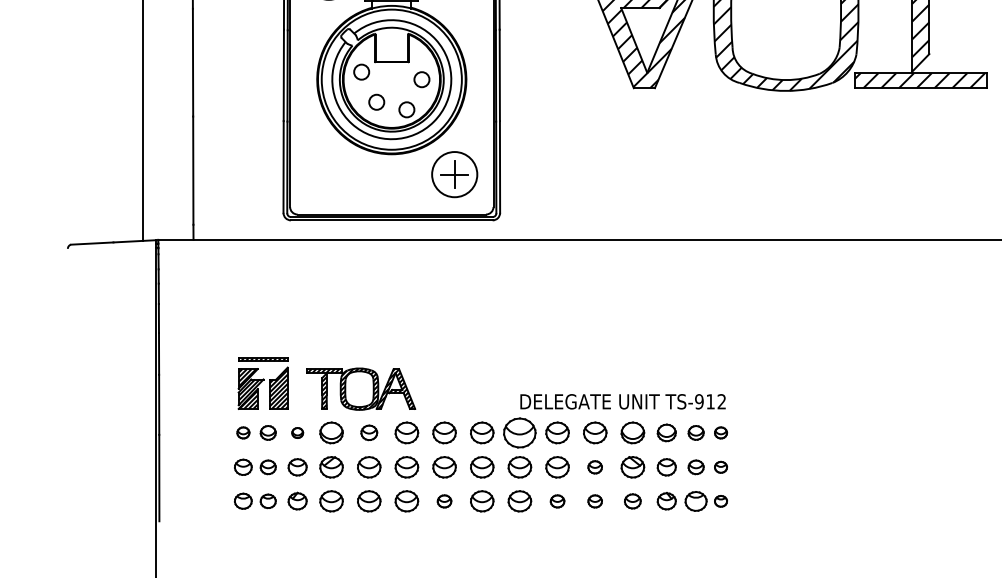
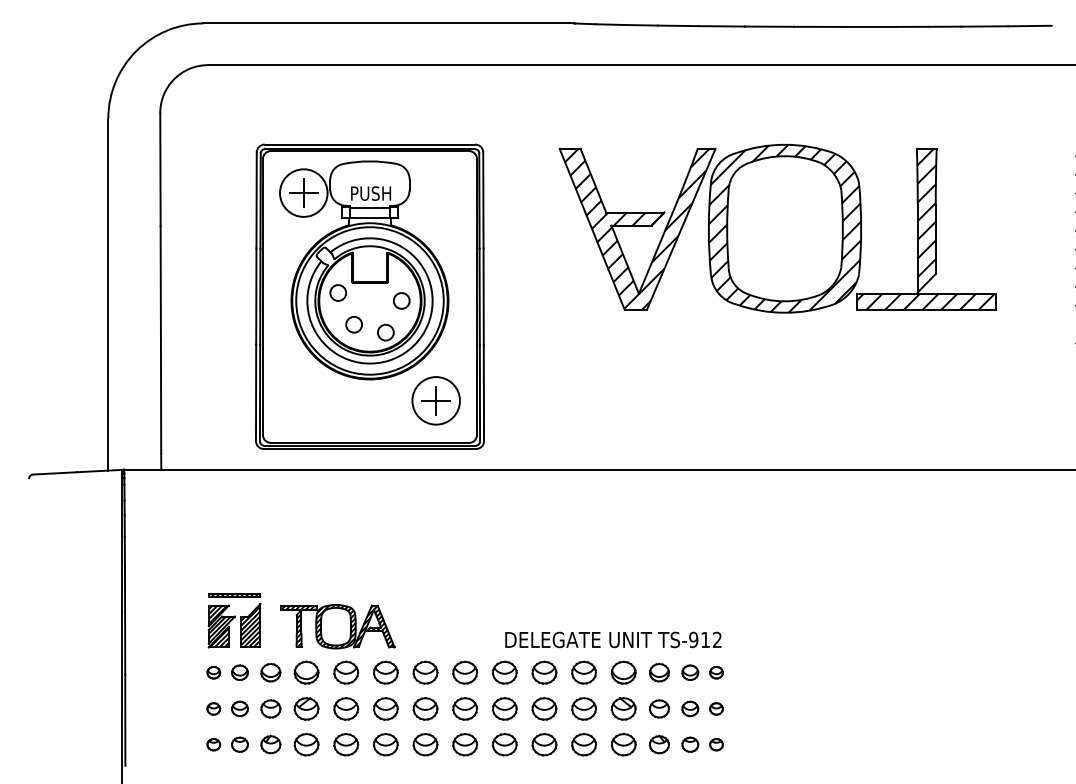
part: (297, 432) -> (270, 672), size x1.67
part: (369, 432) -> (346, 672), size x1.43
part: (519, 432) -> (504, 672), size x0.71
part: (243, 466) -> (213, 708), size x0.71
part: (594, 466) -> (583, 708), size x1.67
part: (243, 501) -> (213, 744), size x0.71
part: (444, 501) -> (425, 744), size x1.67
part: (557, 501) -> (544, 744), size x1.67
part: (594, 501) -> (583, 744), size x1.67
part: (632, 501) -> (623, 744), size x1.43
part: (696, 501) -> (690, 744), size x0.71

